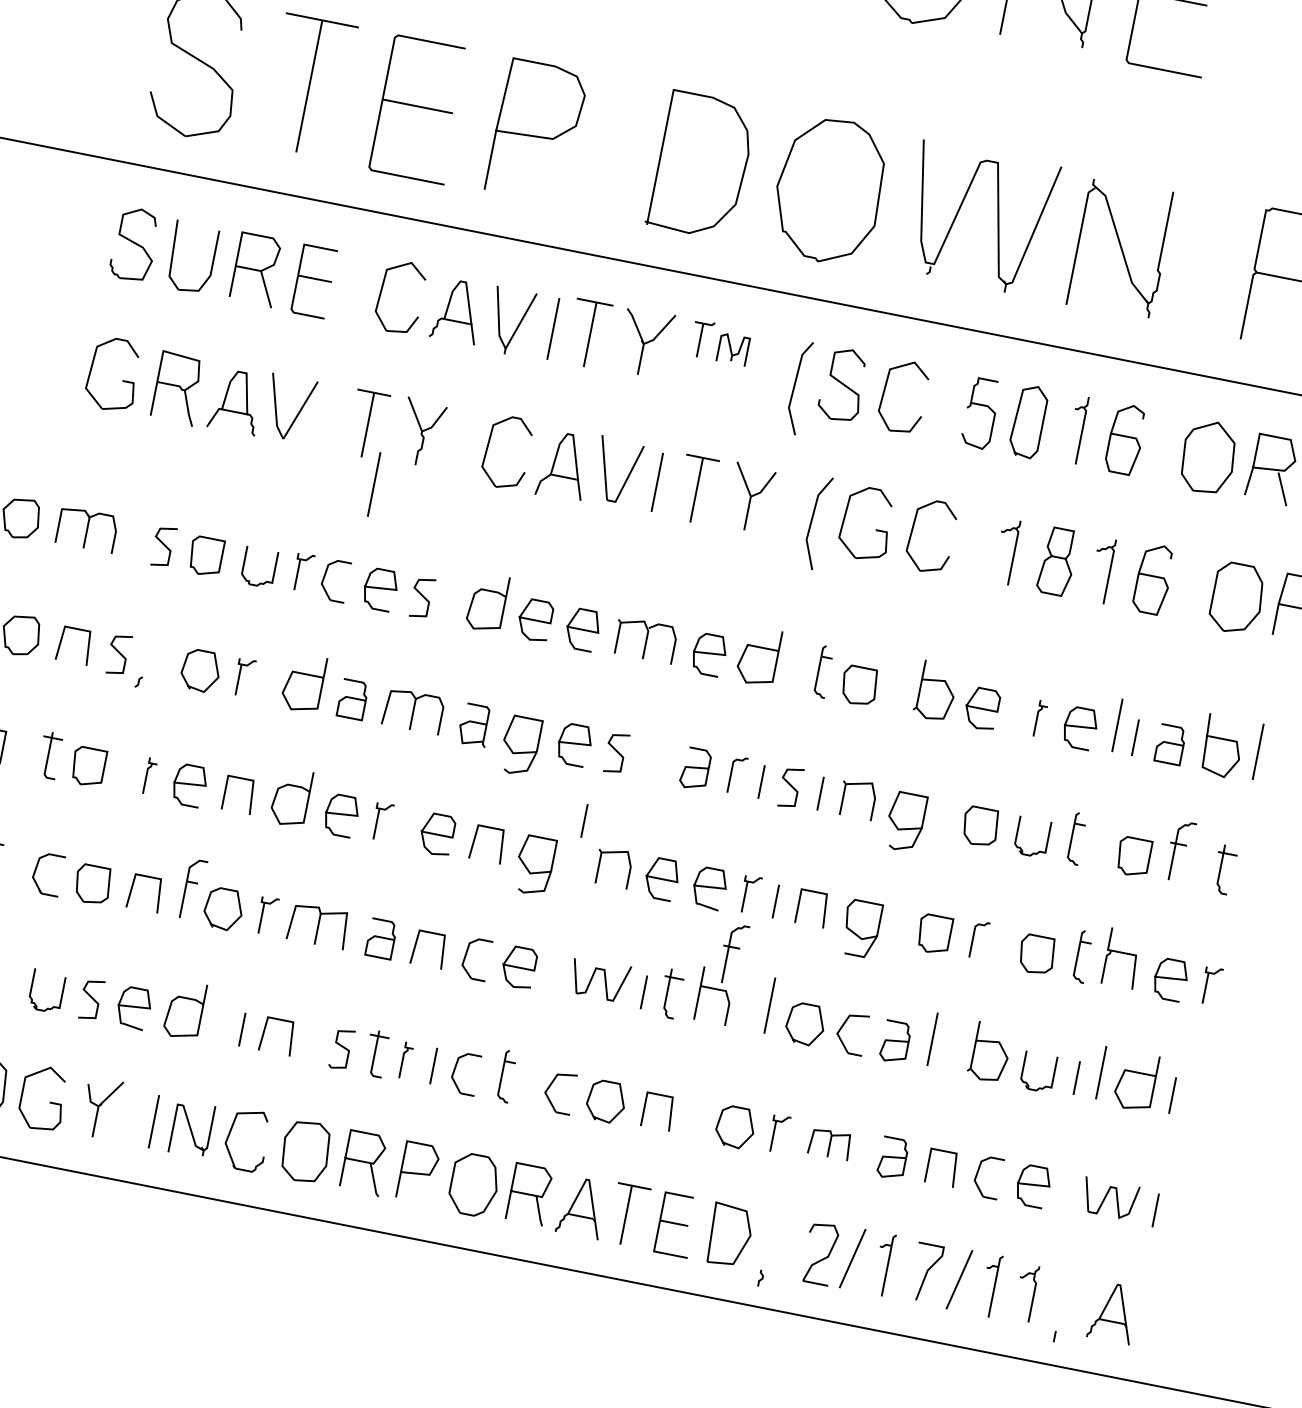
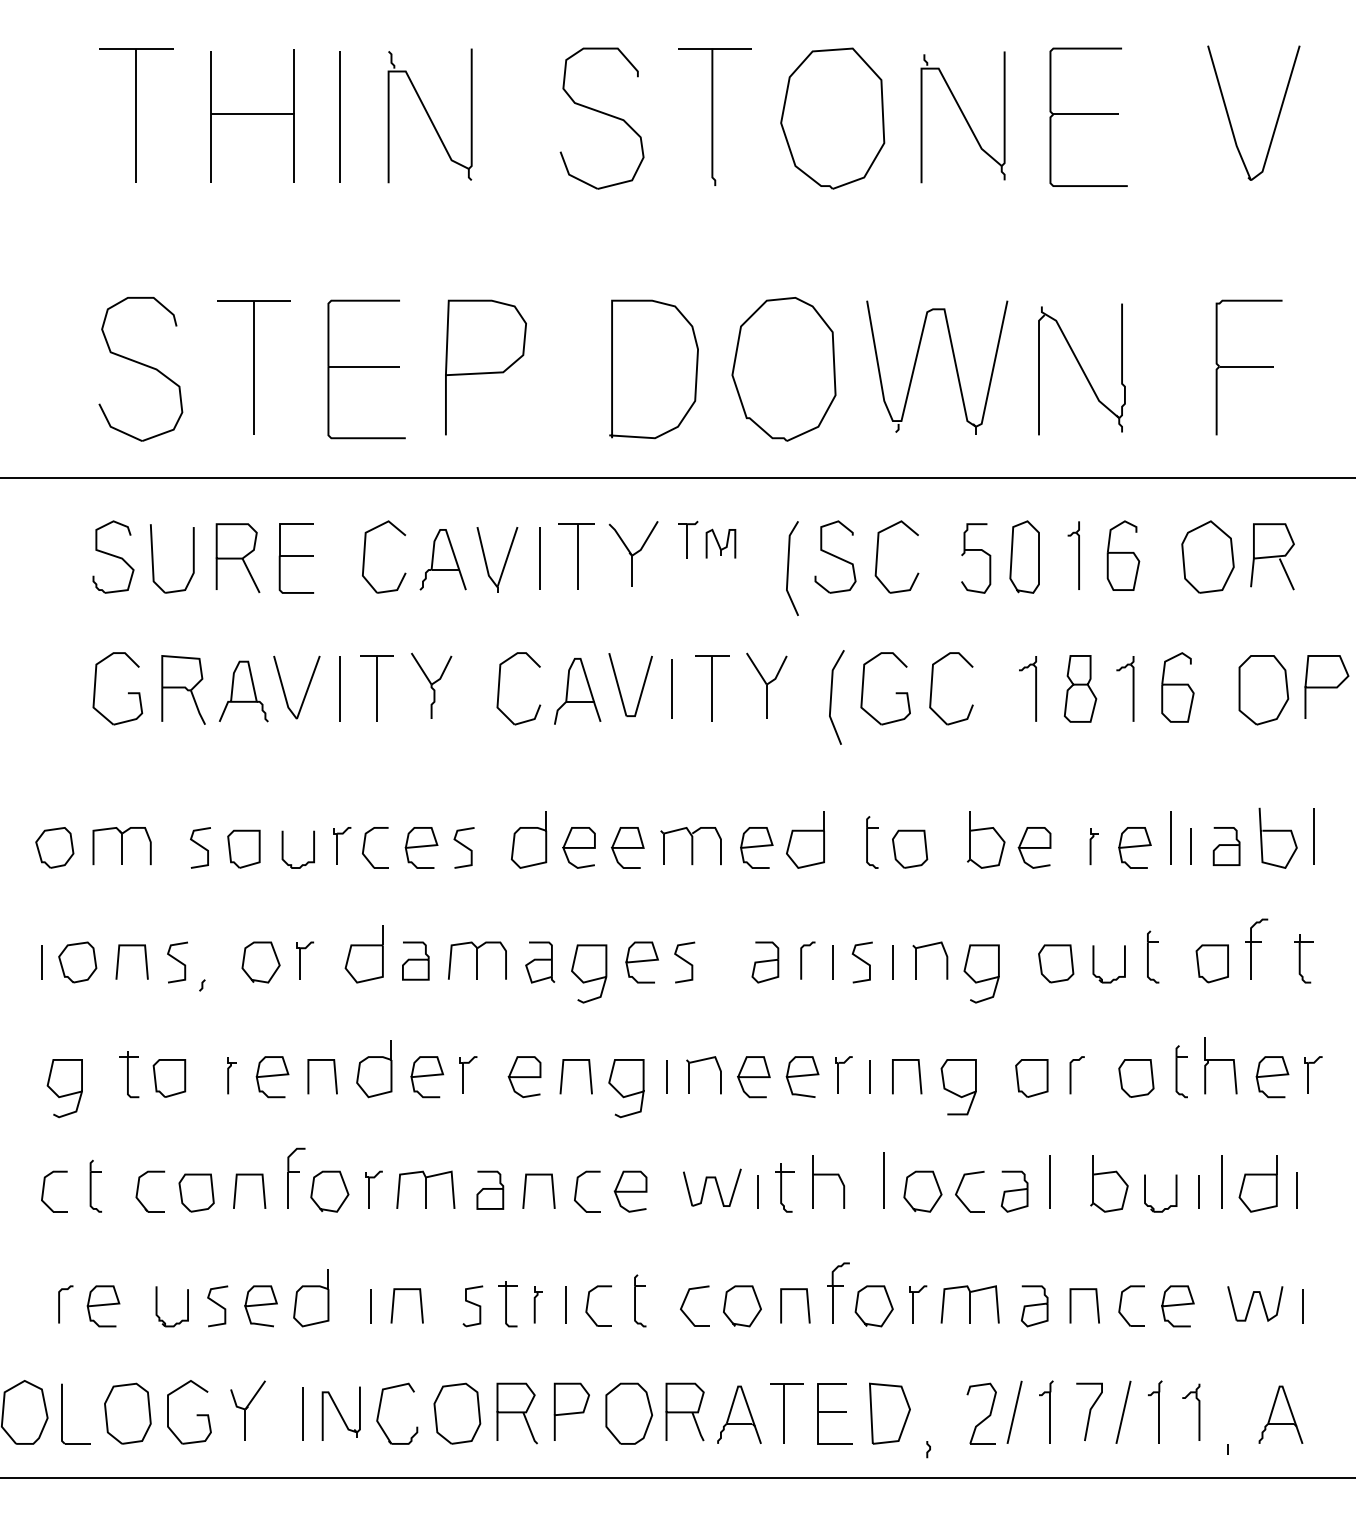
line: (373, 483) -> (339, 688), moved
line: (584, 820) -> (666, 1076), moved
part: (733, 953) -> (838, 1292), moved
part: (829, 1144) -> (969, 1304), size x1.43

